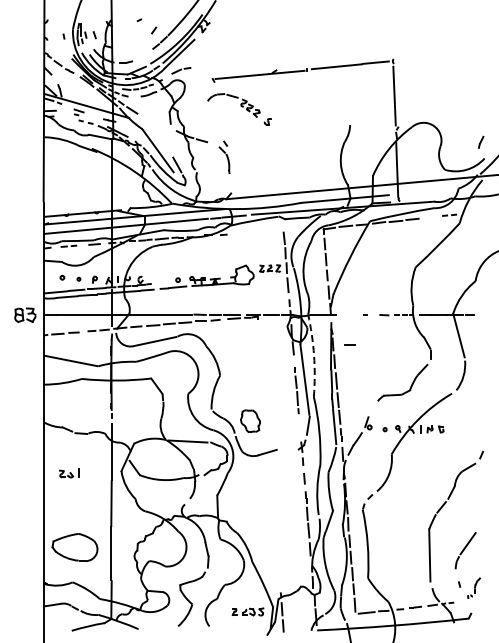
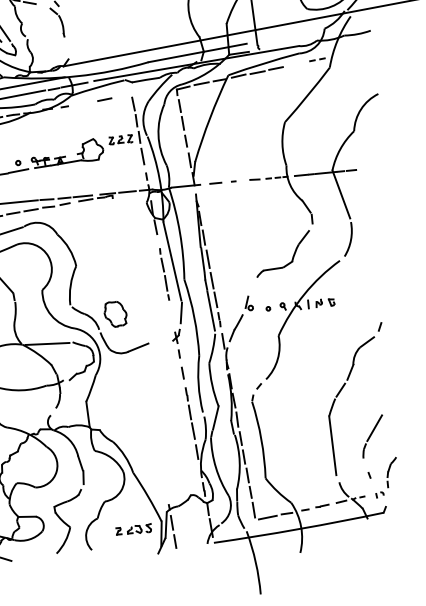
line: (259, 231) -> (104, 99), added
line: (349, 344) -> (215, 182), moved
arc: (314, 355) -> (180, 232), dashed -> solid
part: (474, 587) -> (386, 477), size x1.67

